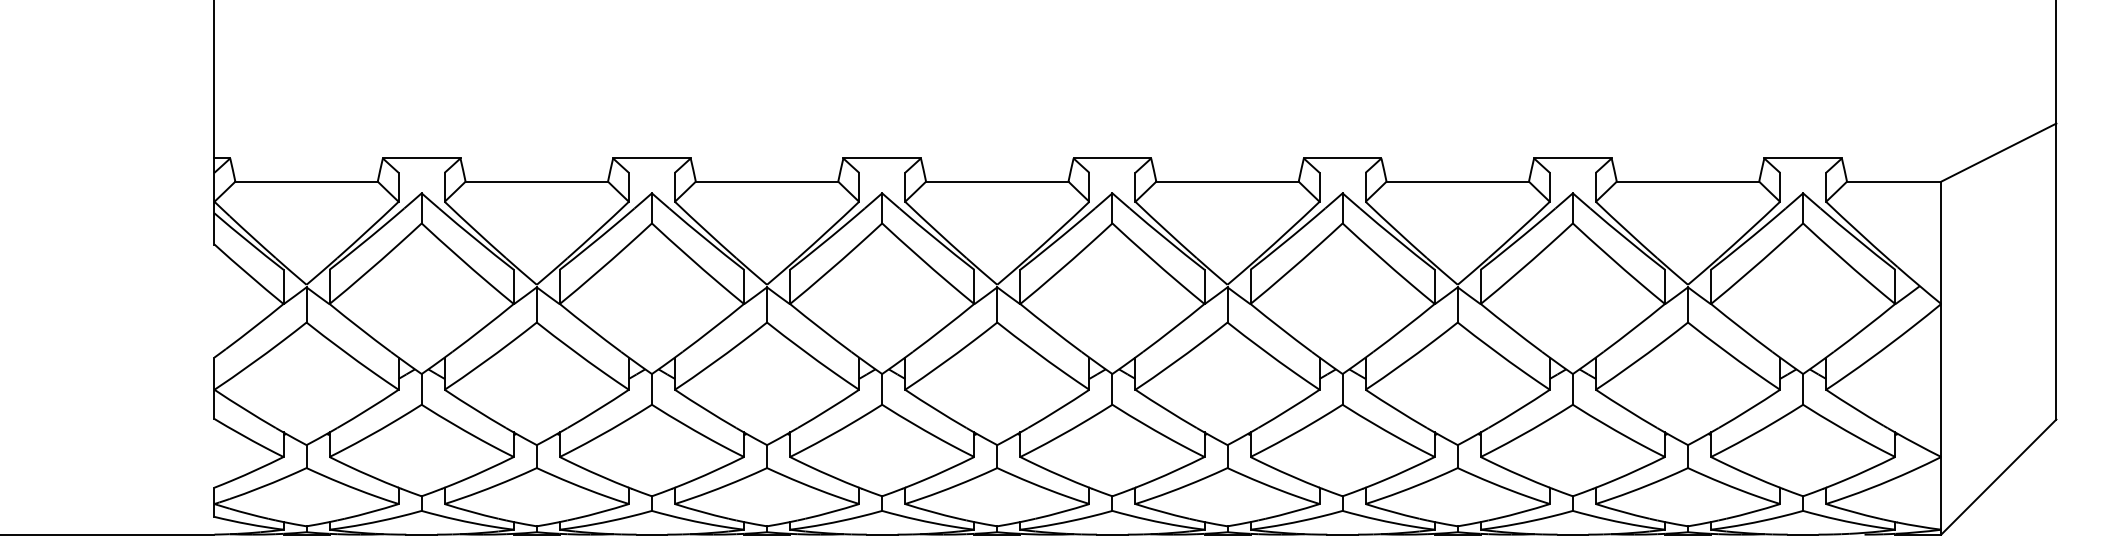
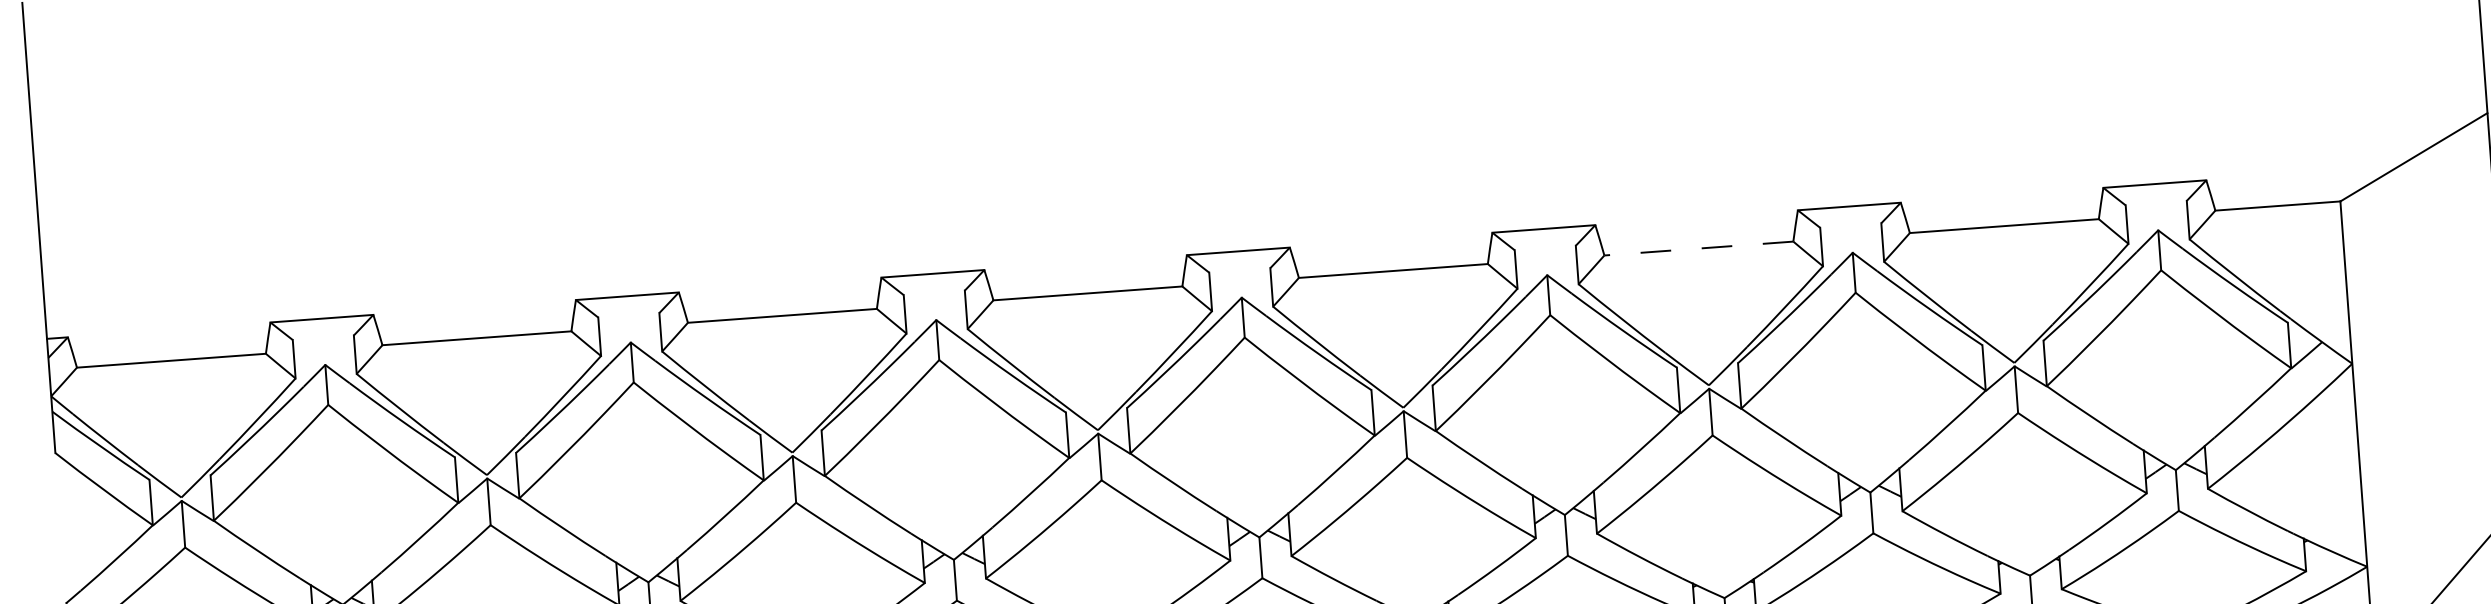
line: (1457, 181) -> (1698, 248), solid -> dashed

